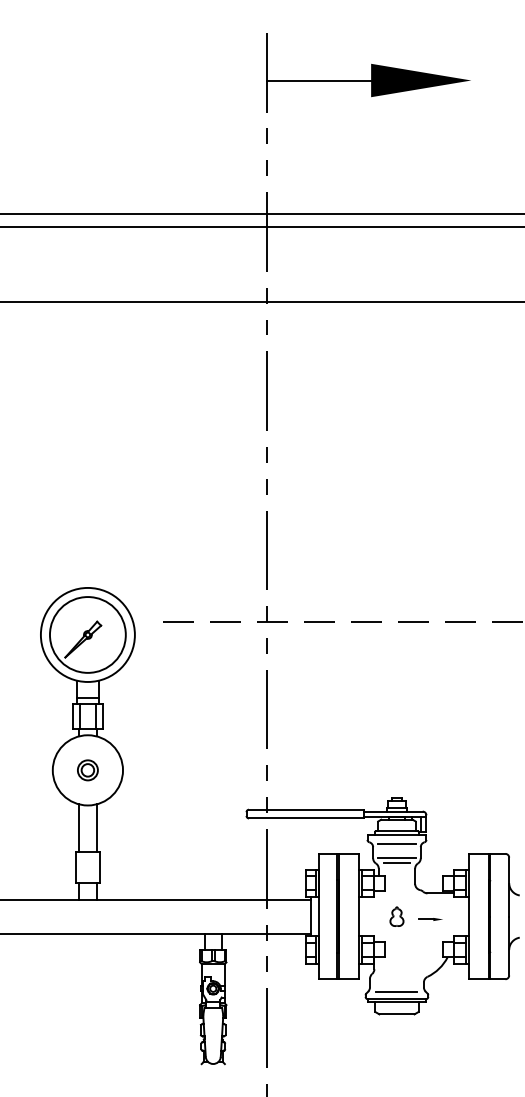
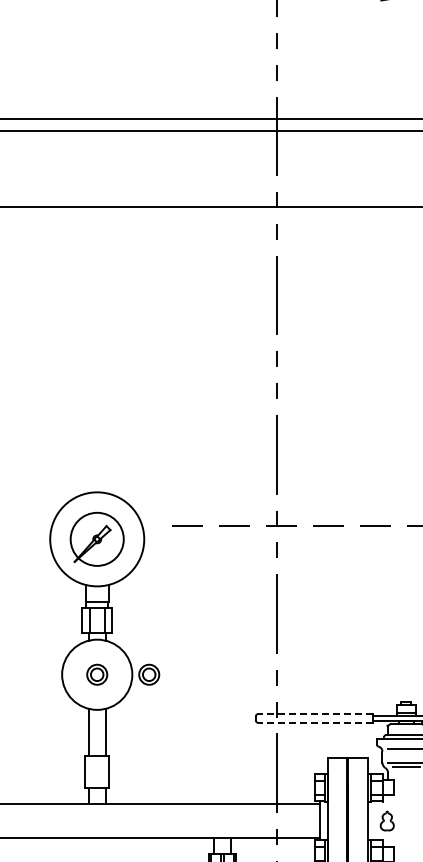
circle: (87, 634) -> (96, 538), size x0.7
part: (139, 770) -> (148, 674), added
line: (305, 809) -> (314, 713), solid -> dashed
line: (305, 818) -> (314, 722), solid -> dashed
part: (396, 916) -> (386, 820), moved

